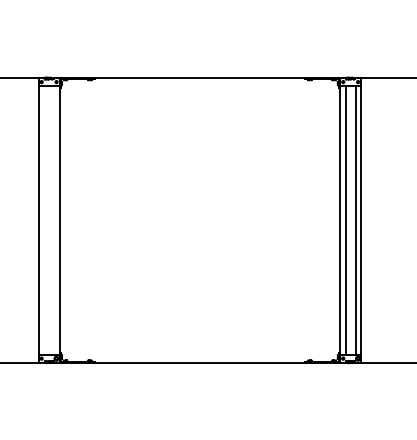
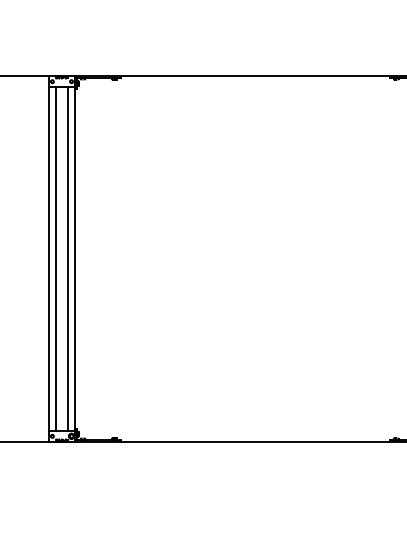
line: (44, 220) -> (56, 259), added
line: (54, 220) -> (68, 259), added

